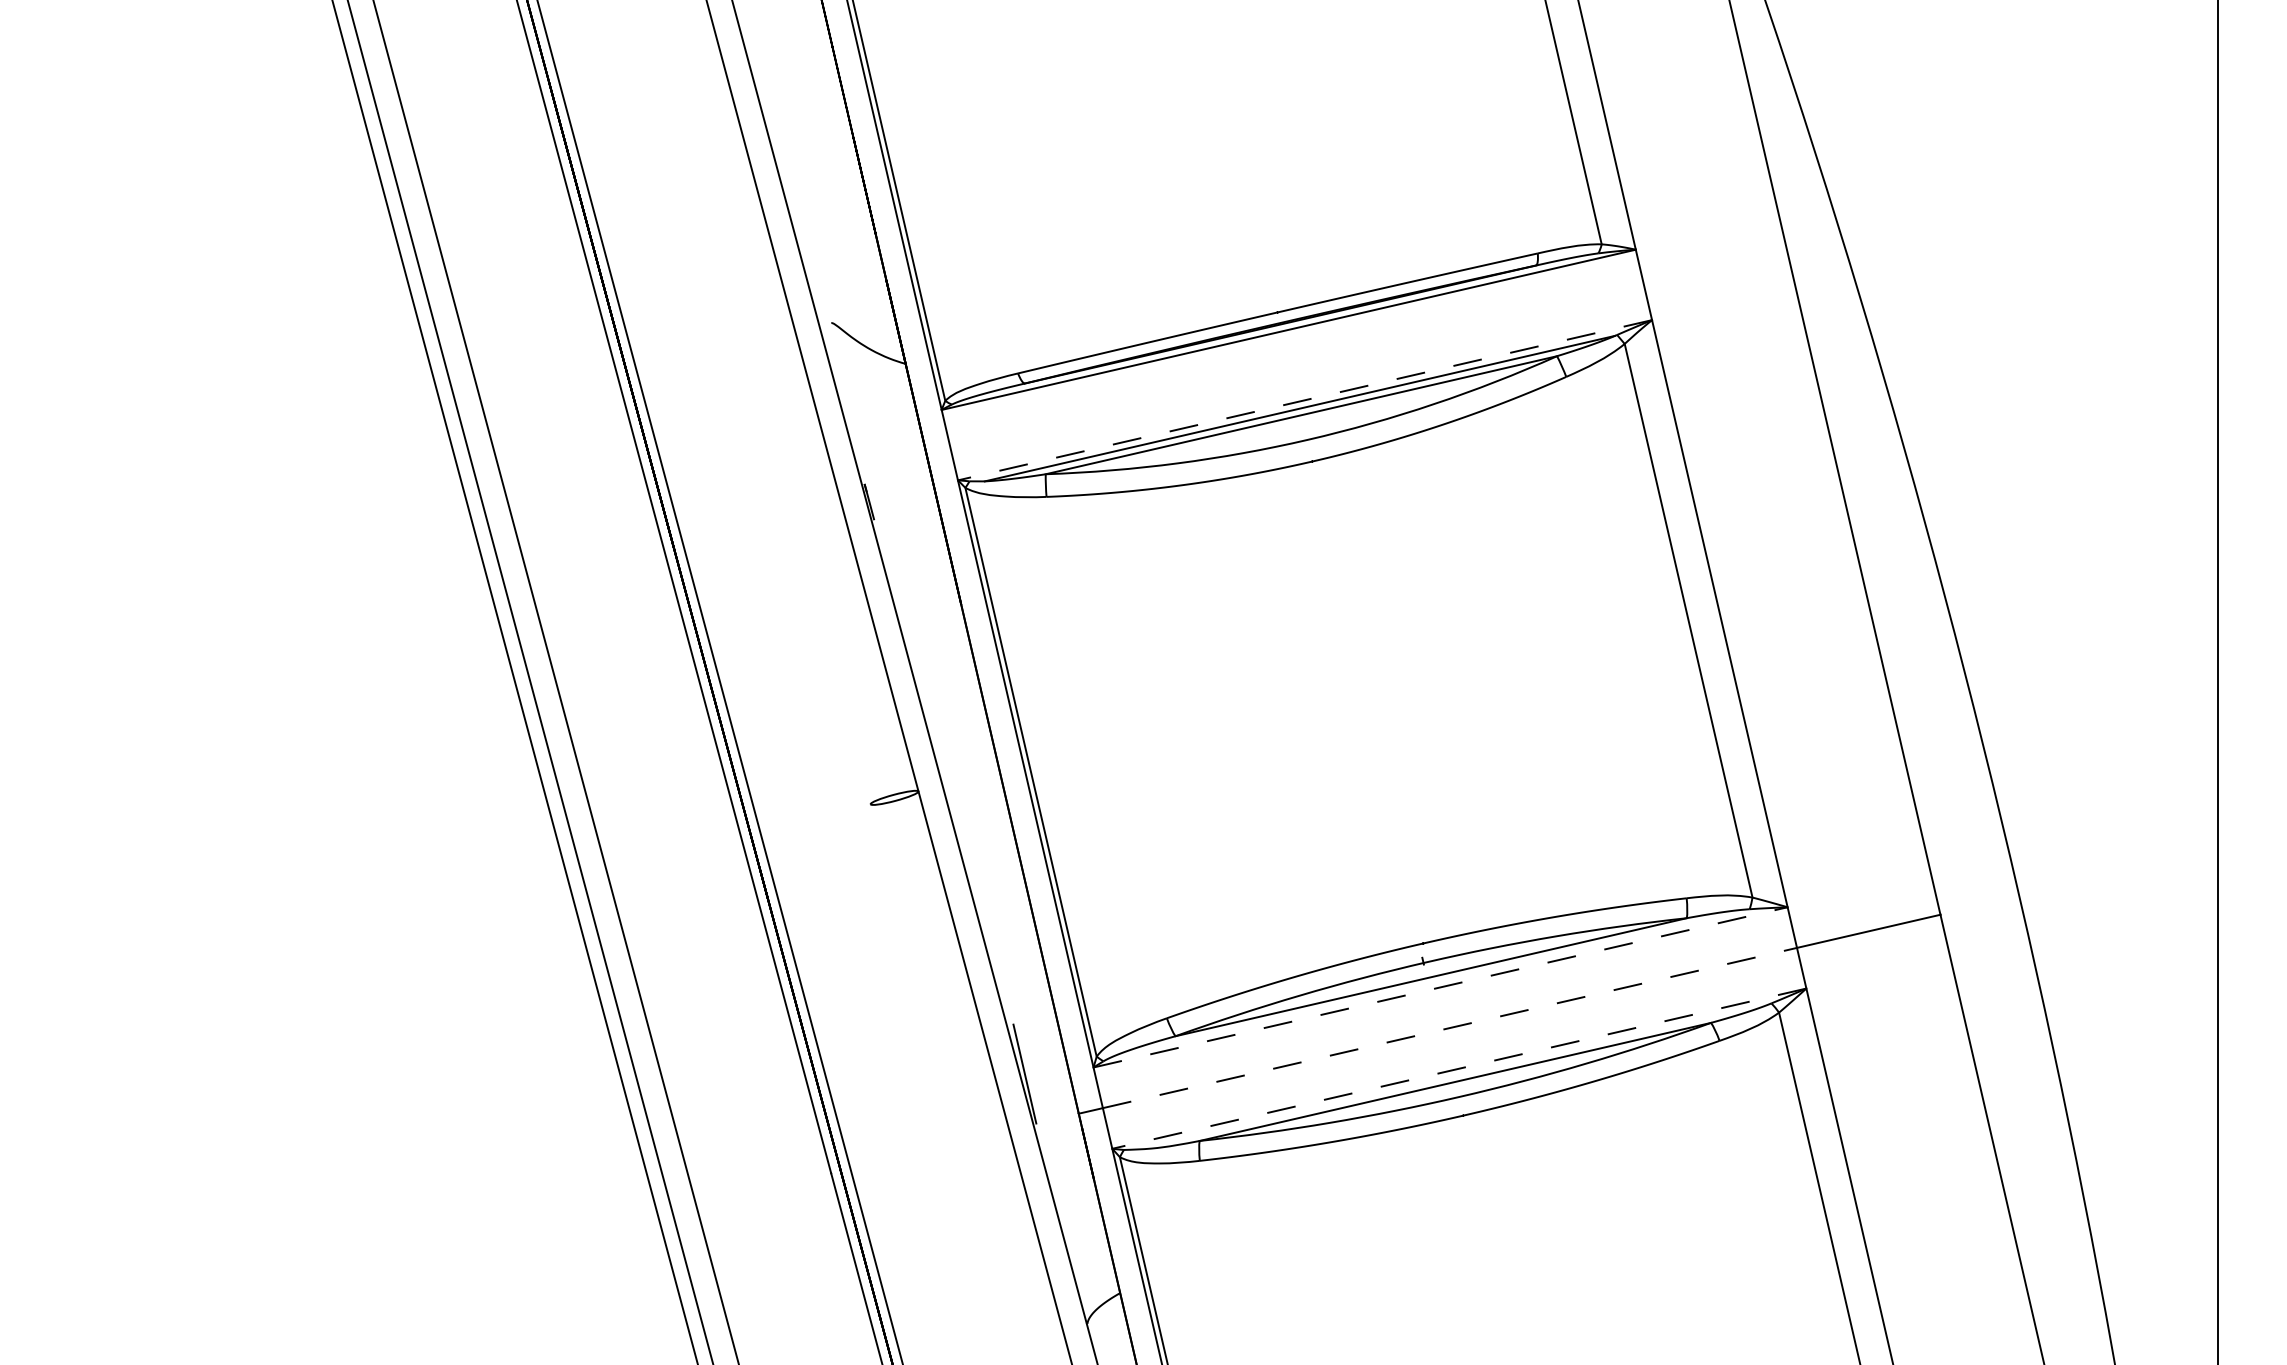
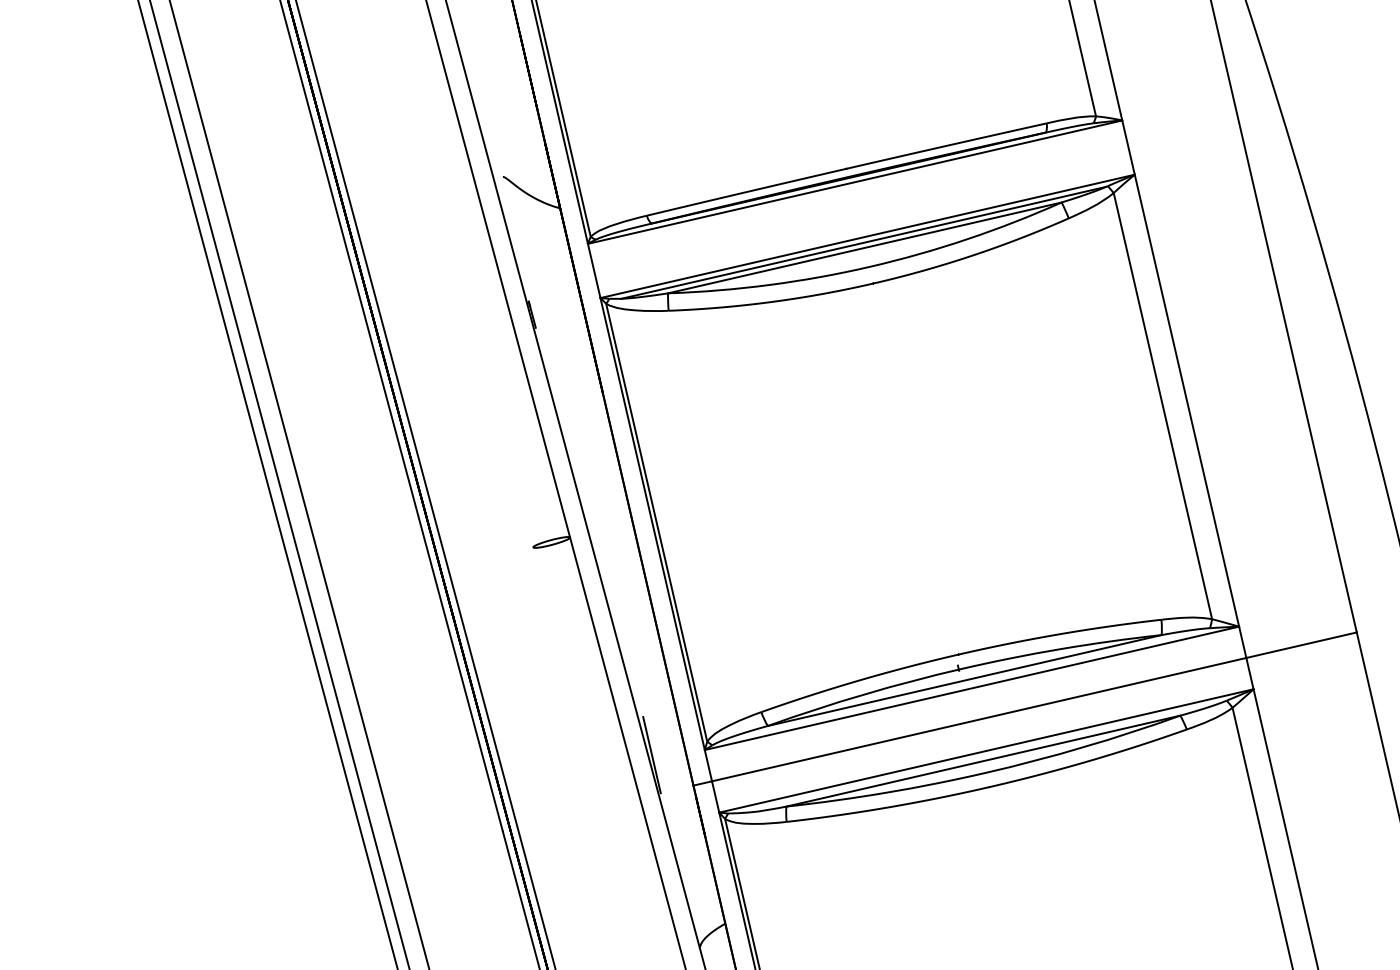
line: (1304, 400) -> (867, 236), dashed -> solid
line: (1441, 987) -> (972, 688), dashed -> solid
line: (1450, 1027) -> (979, 719), dashed -> solid
line: (1458, 1068) -> (985, 750), dashed -> solid

